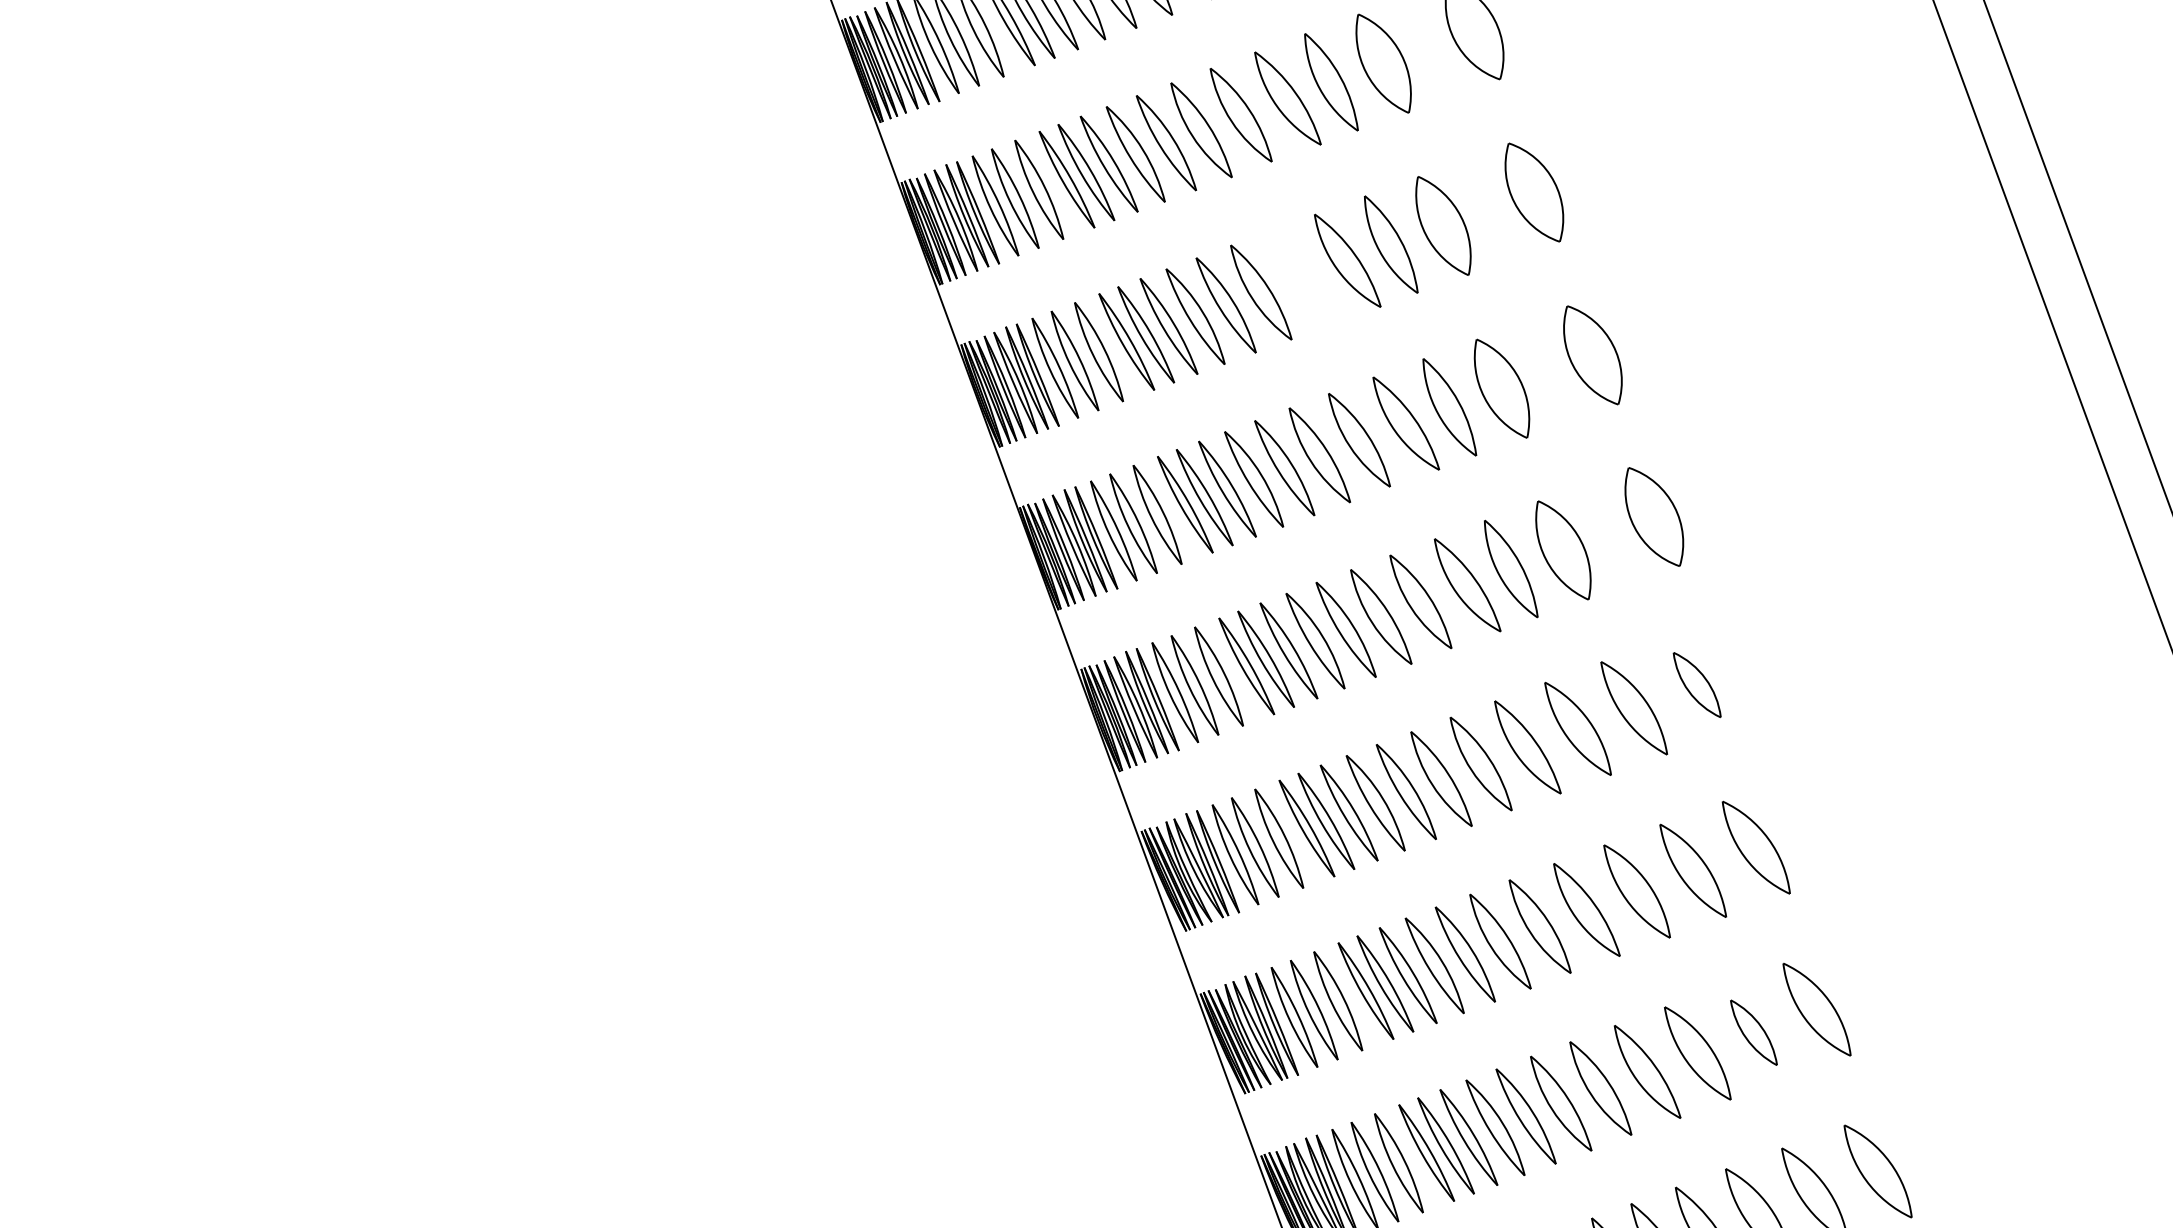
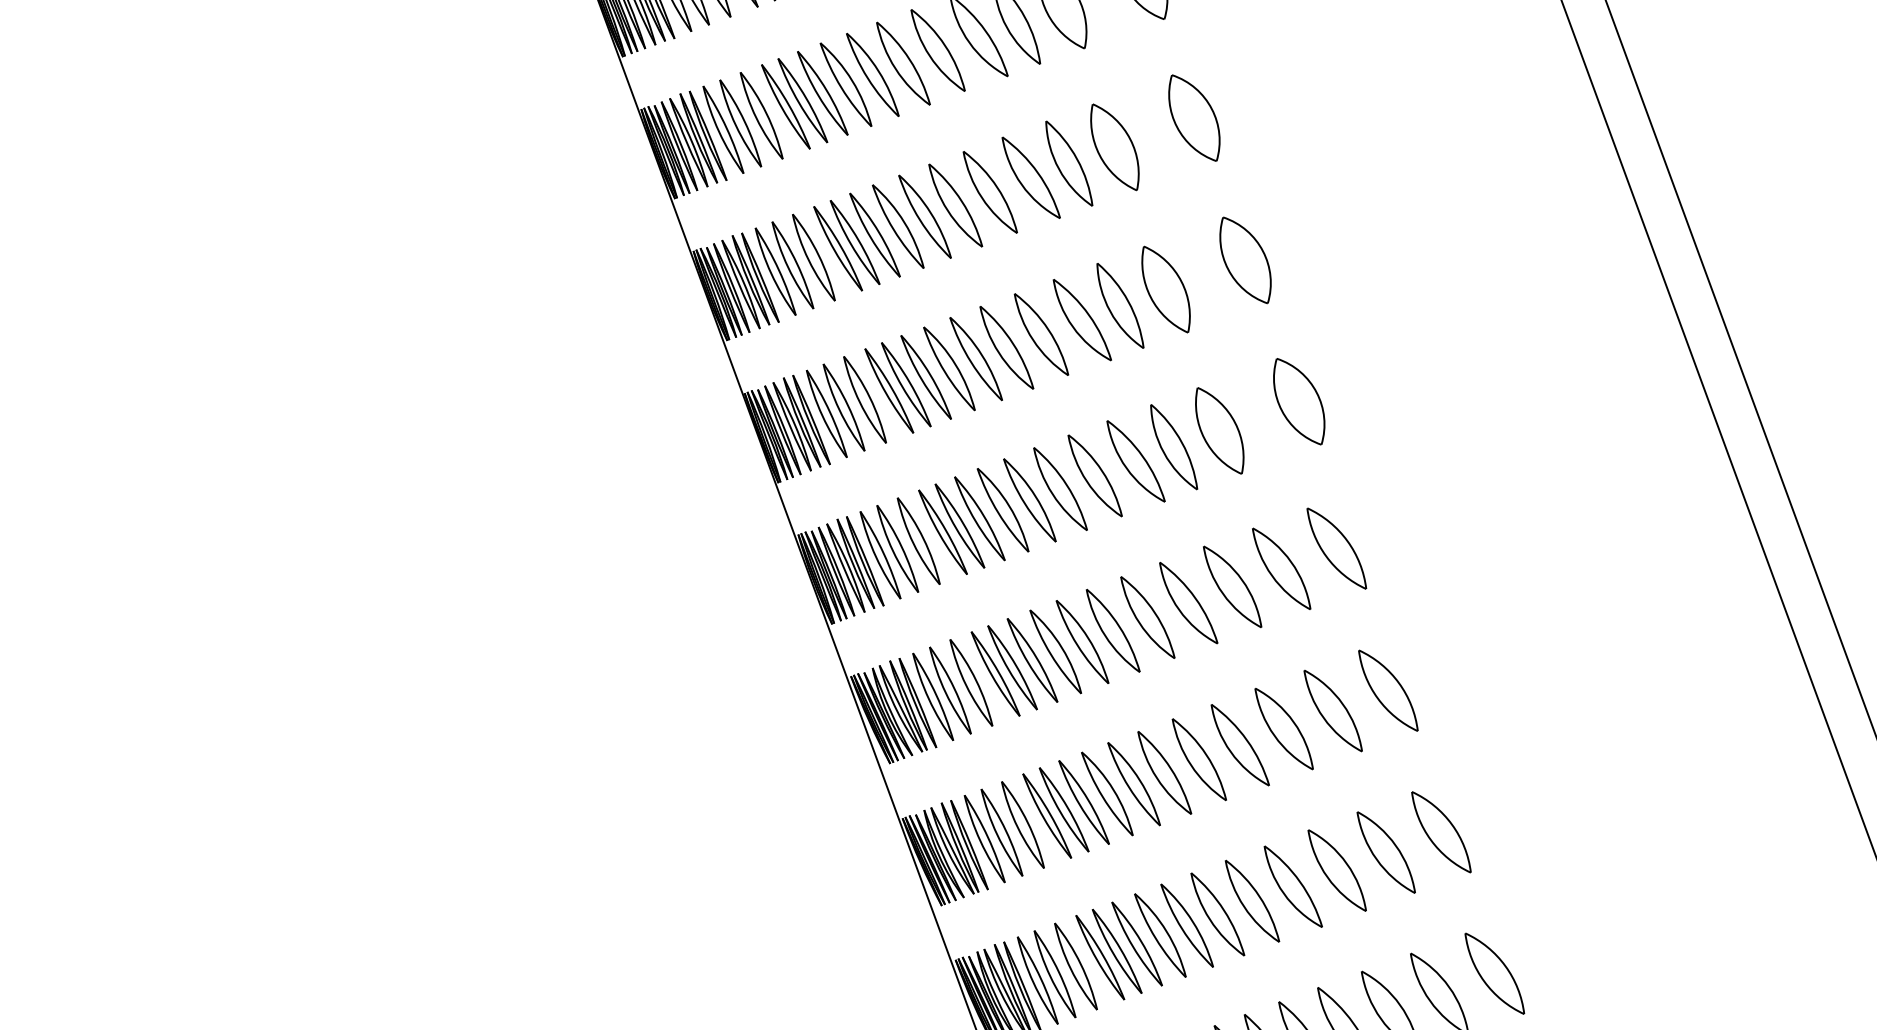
part: (1300, 277) -> (989, 192), added
part: (1696, 684) -> (1336, 548), size x1.43
part: (1753, 1032) -> (1385, 852), size x1.43

